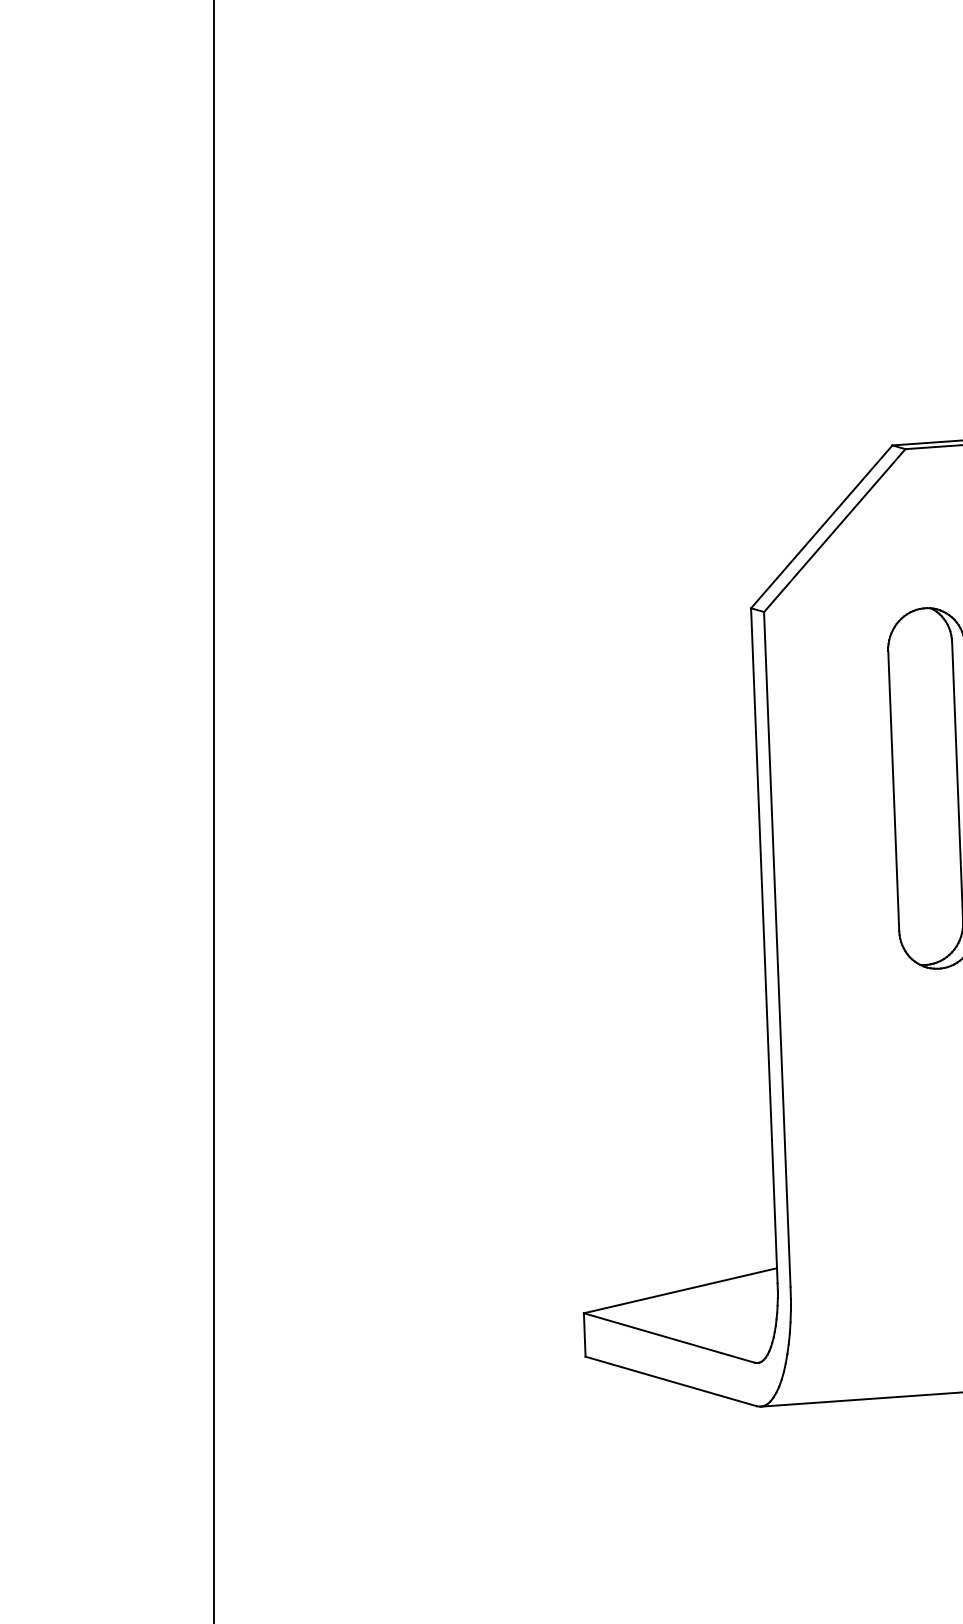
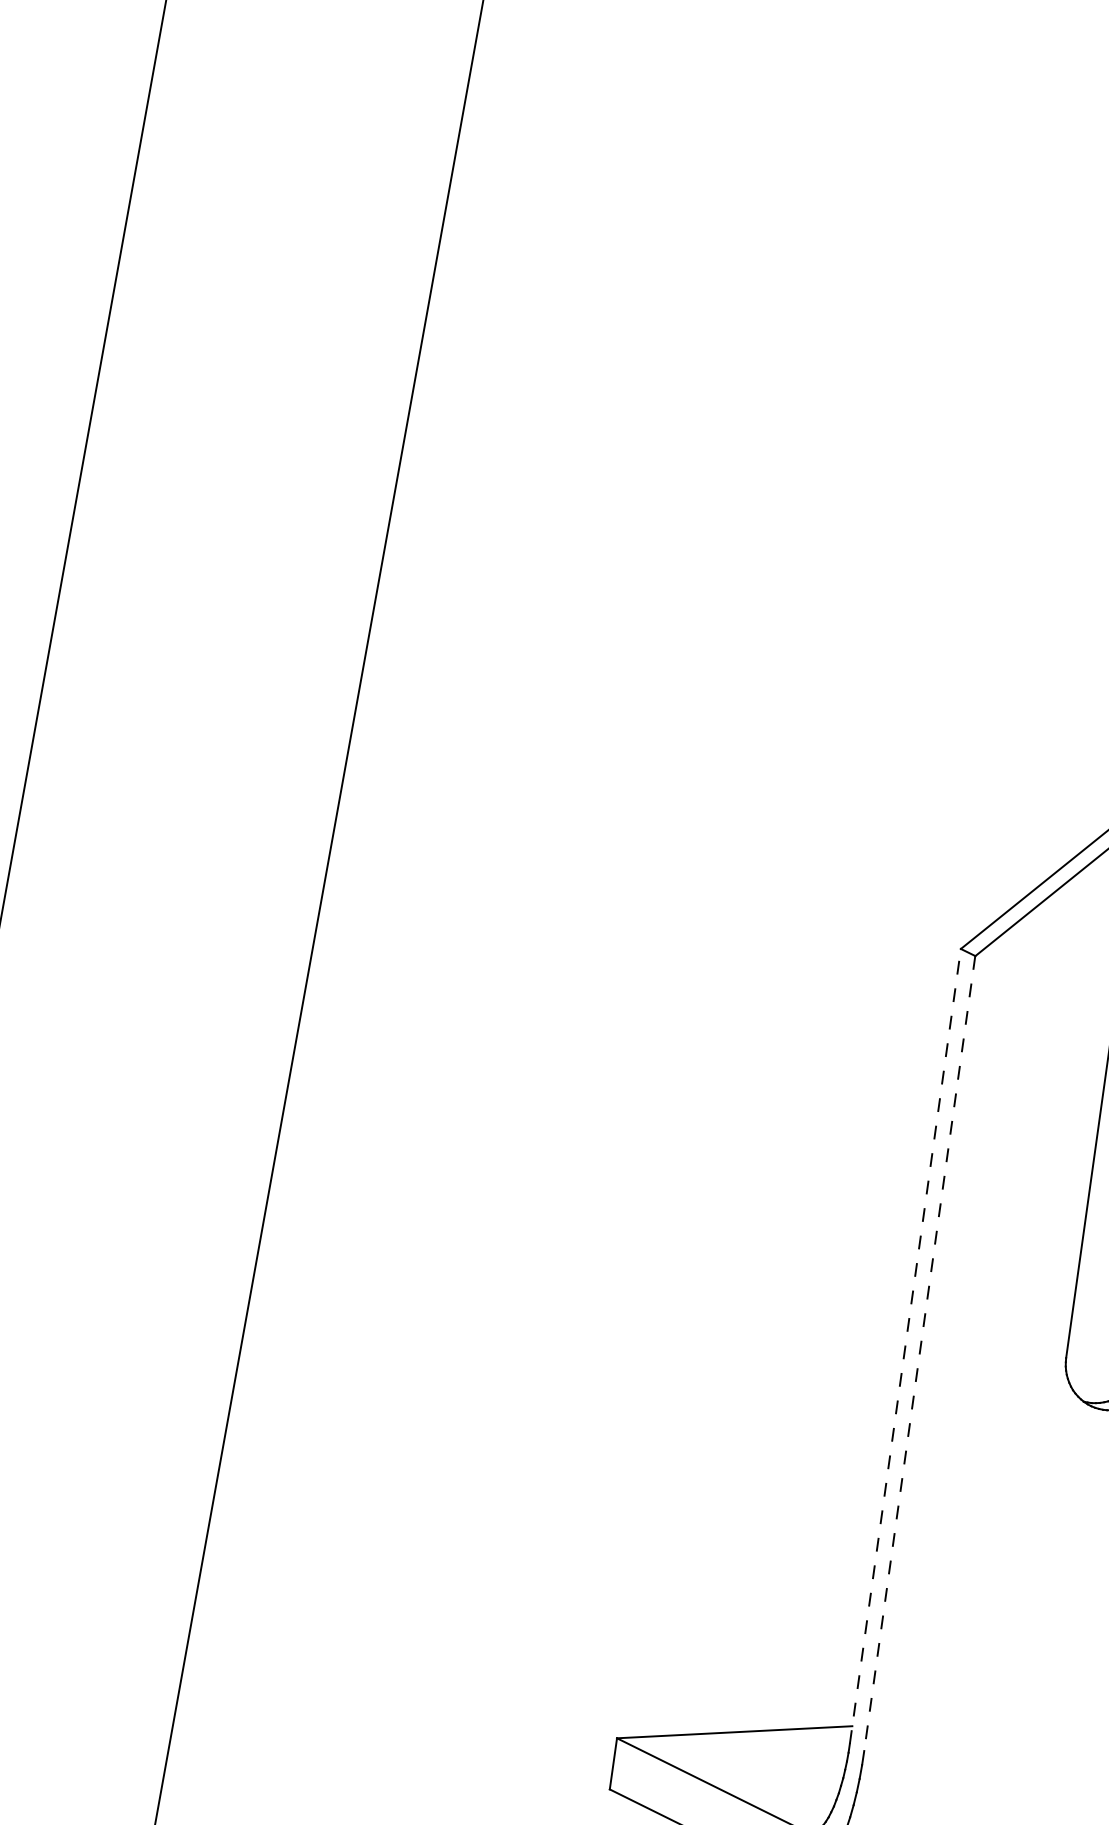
line: (764, 945) -> (905, 1346), solid -> dashed
line: (777, 949) -> (919, 1353), solid -> dashed

